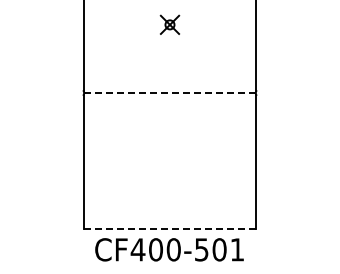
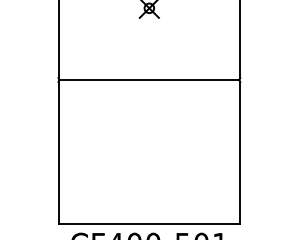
line: (170, 93) -> (149, 80), dashed -> solid
line: (170, 229) -> (149, 223), dashed -> solid

